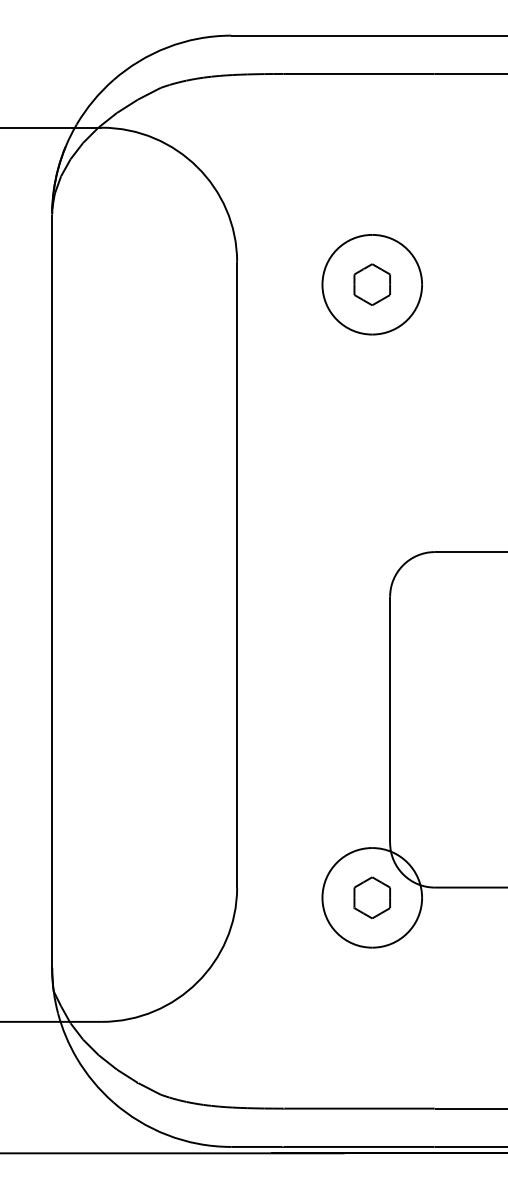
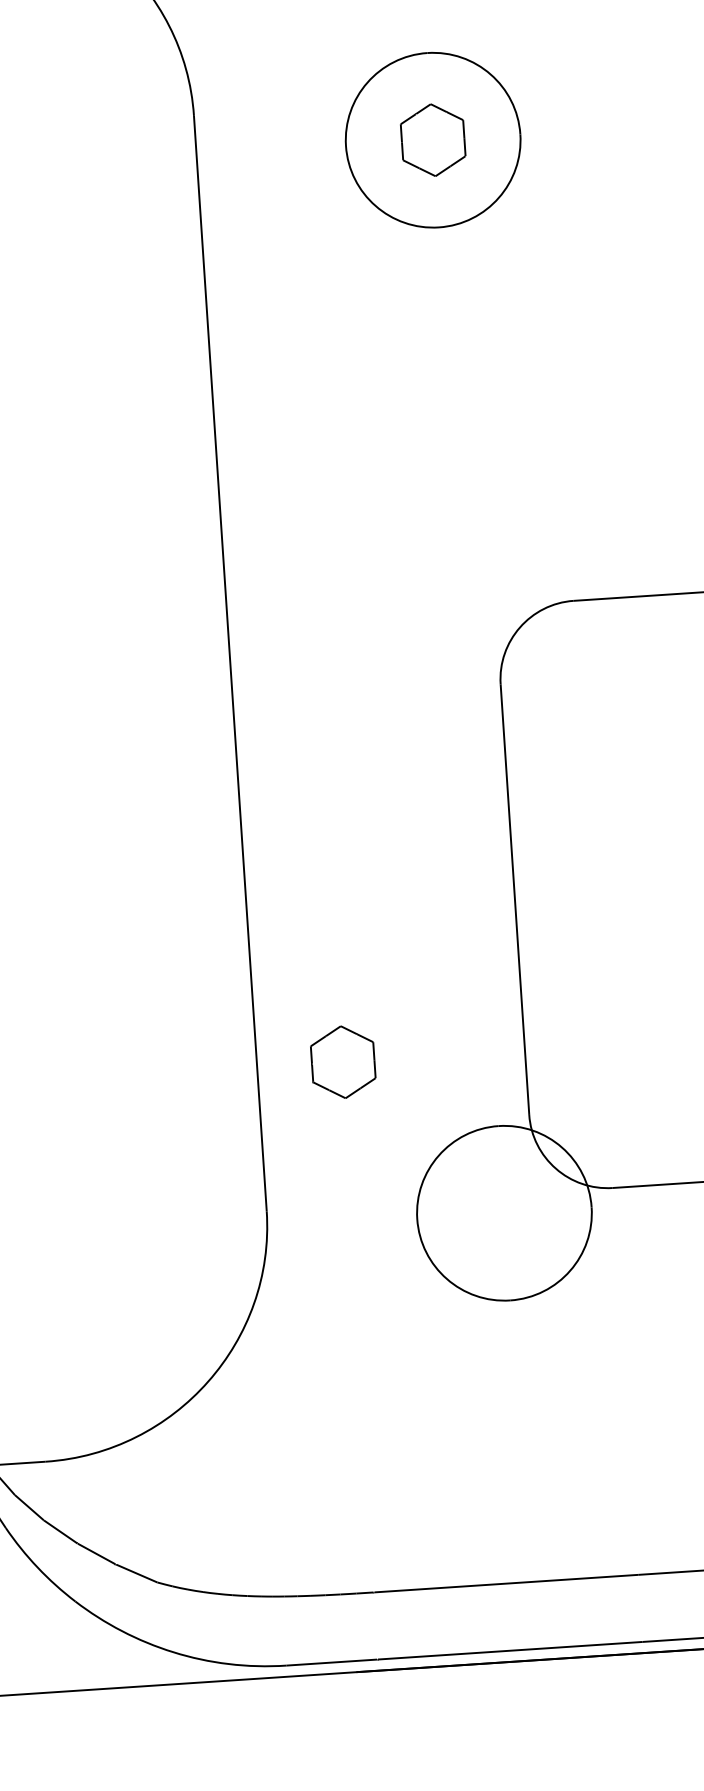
part: (371, 897) -> (341, 1061), moved

